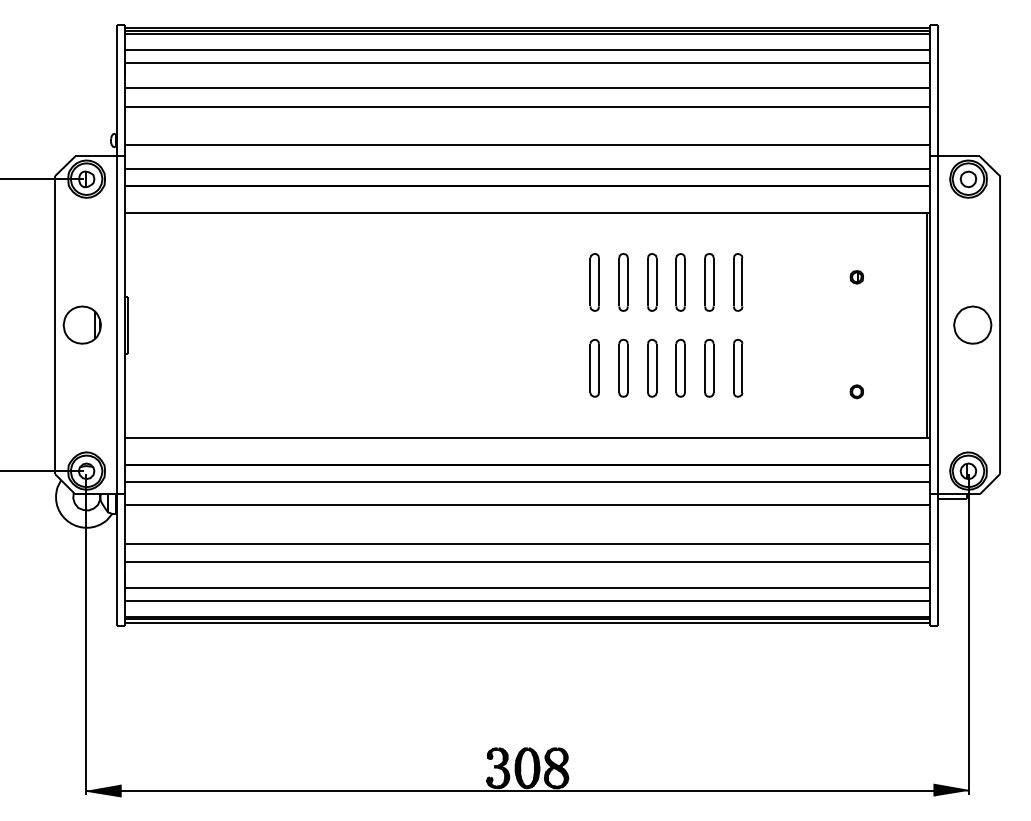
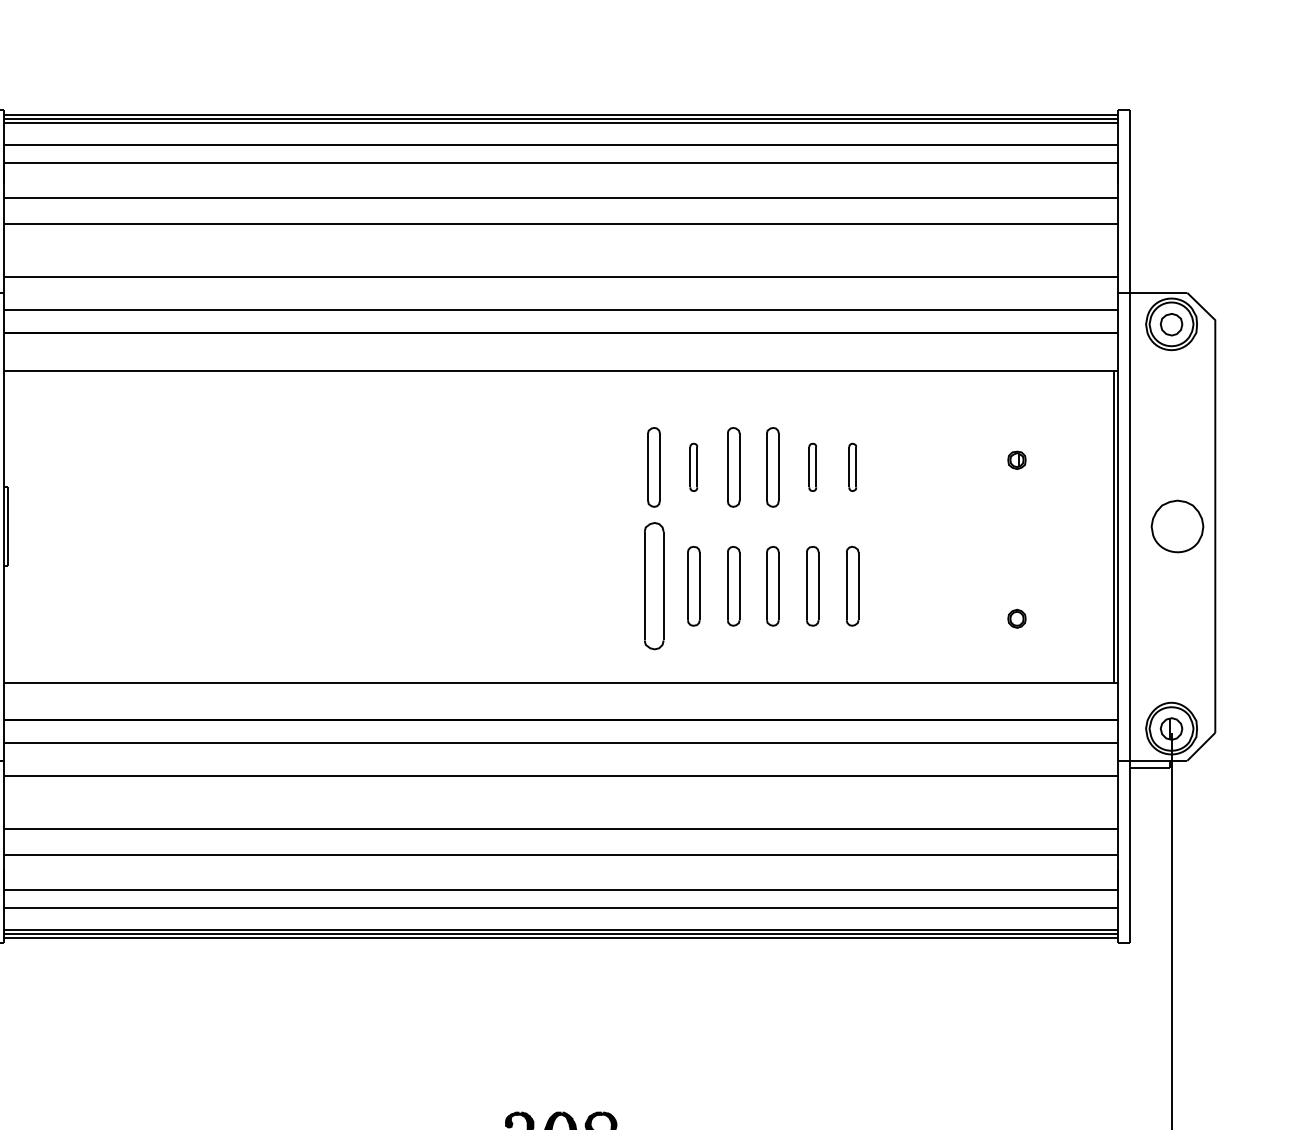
part: (623, 282) -> (693, 467), size x0.6
part: (709, 282) -> (812, 467), size x0.6
part: (738, 282) -> (853, 467), size x0.6
part: (594, 368) -> (653, 586), size x1.6

